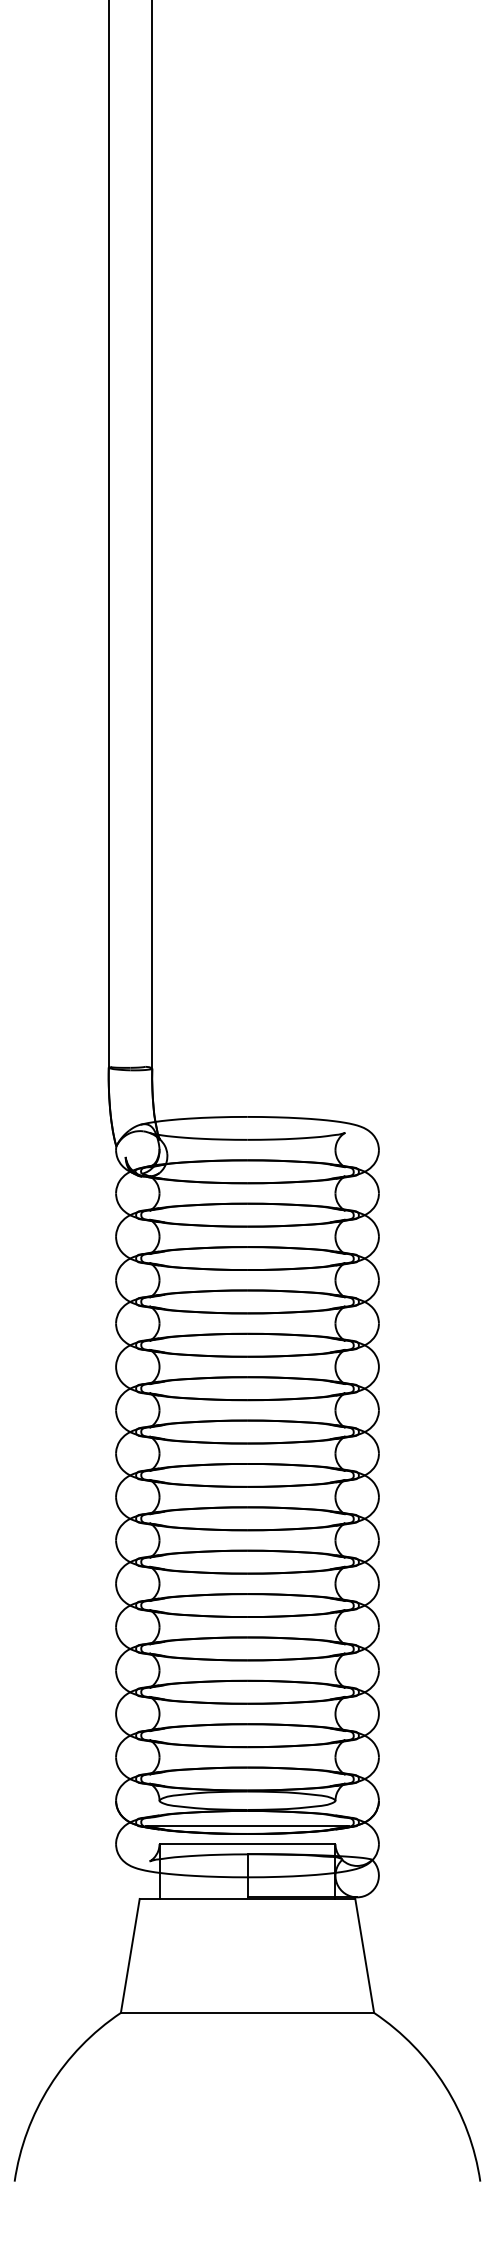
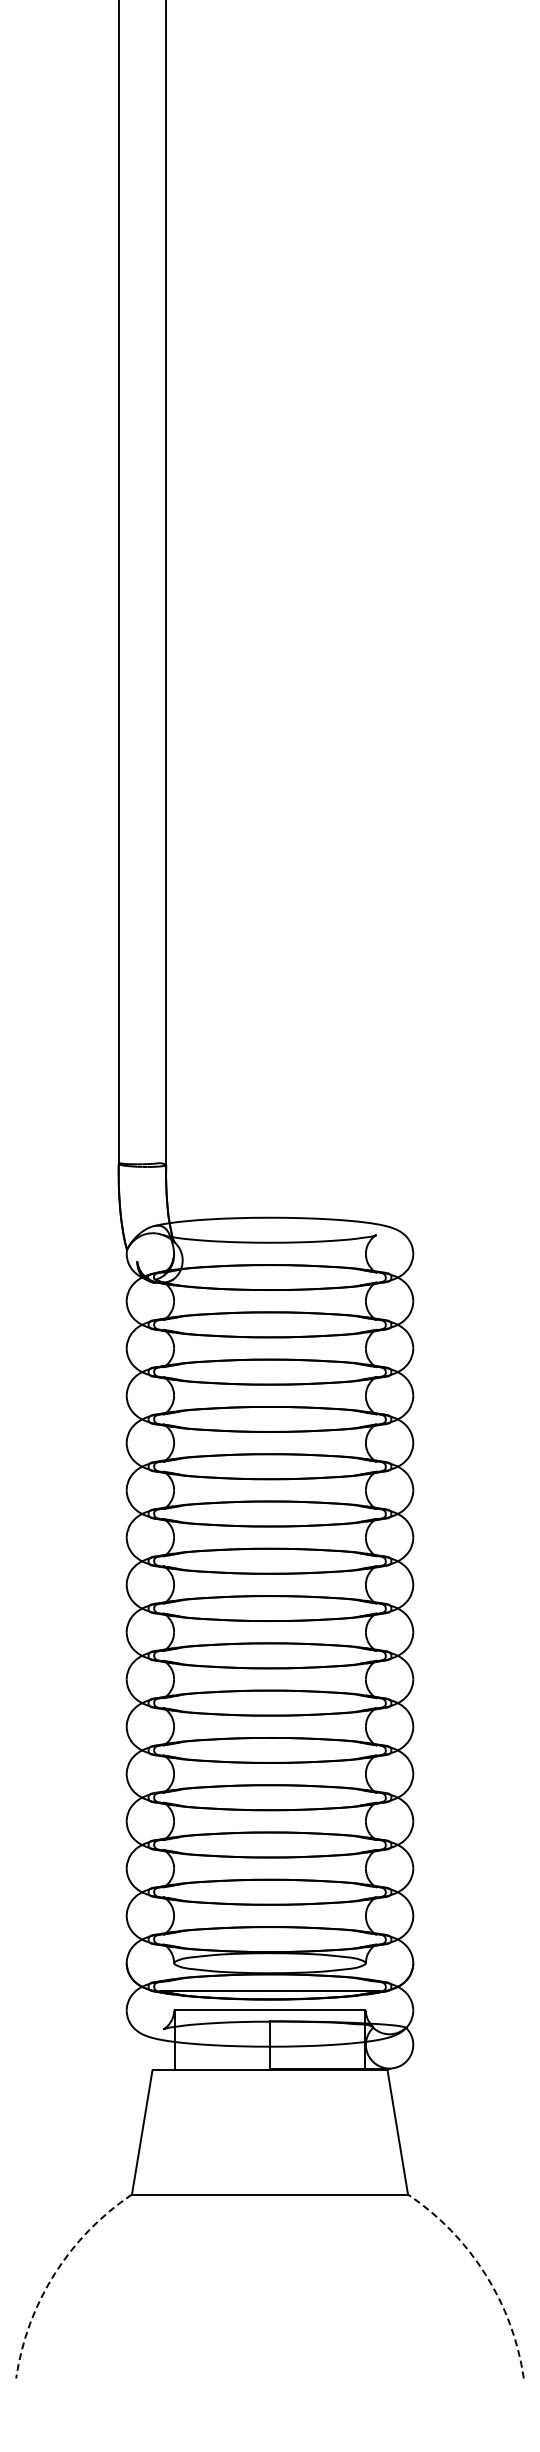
arc: (49, 2086) -> (54, 2274), solid -> dashed
arc: (445, 2086) -> (485, 2274), solid -> dashed

